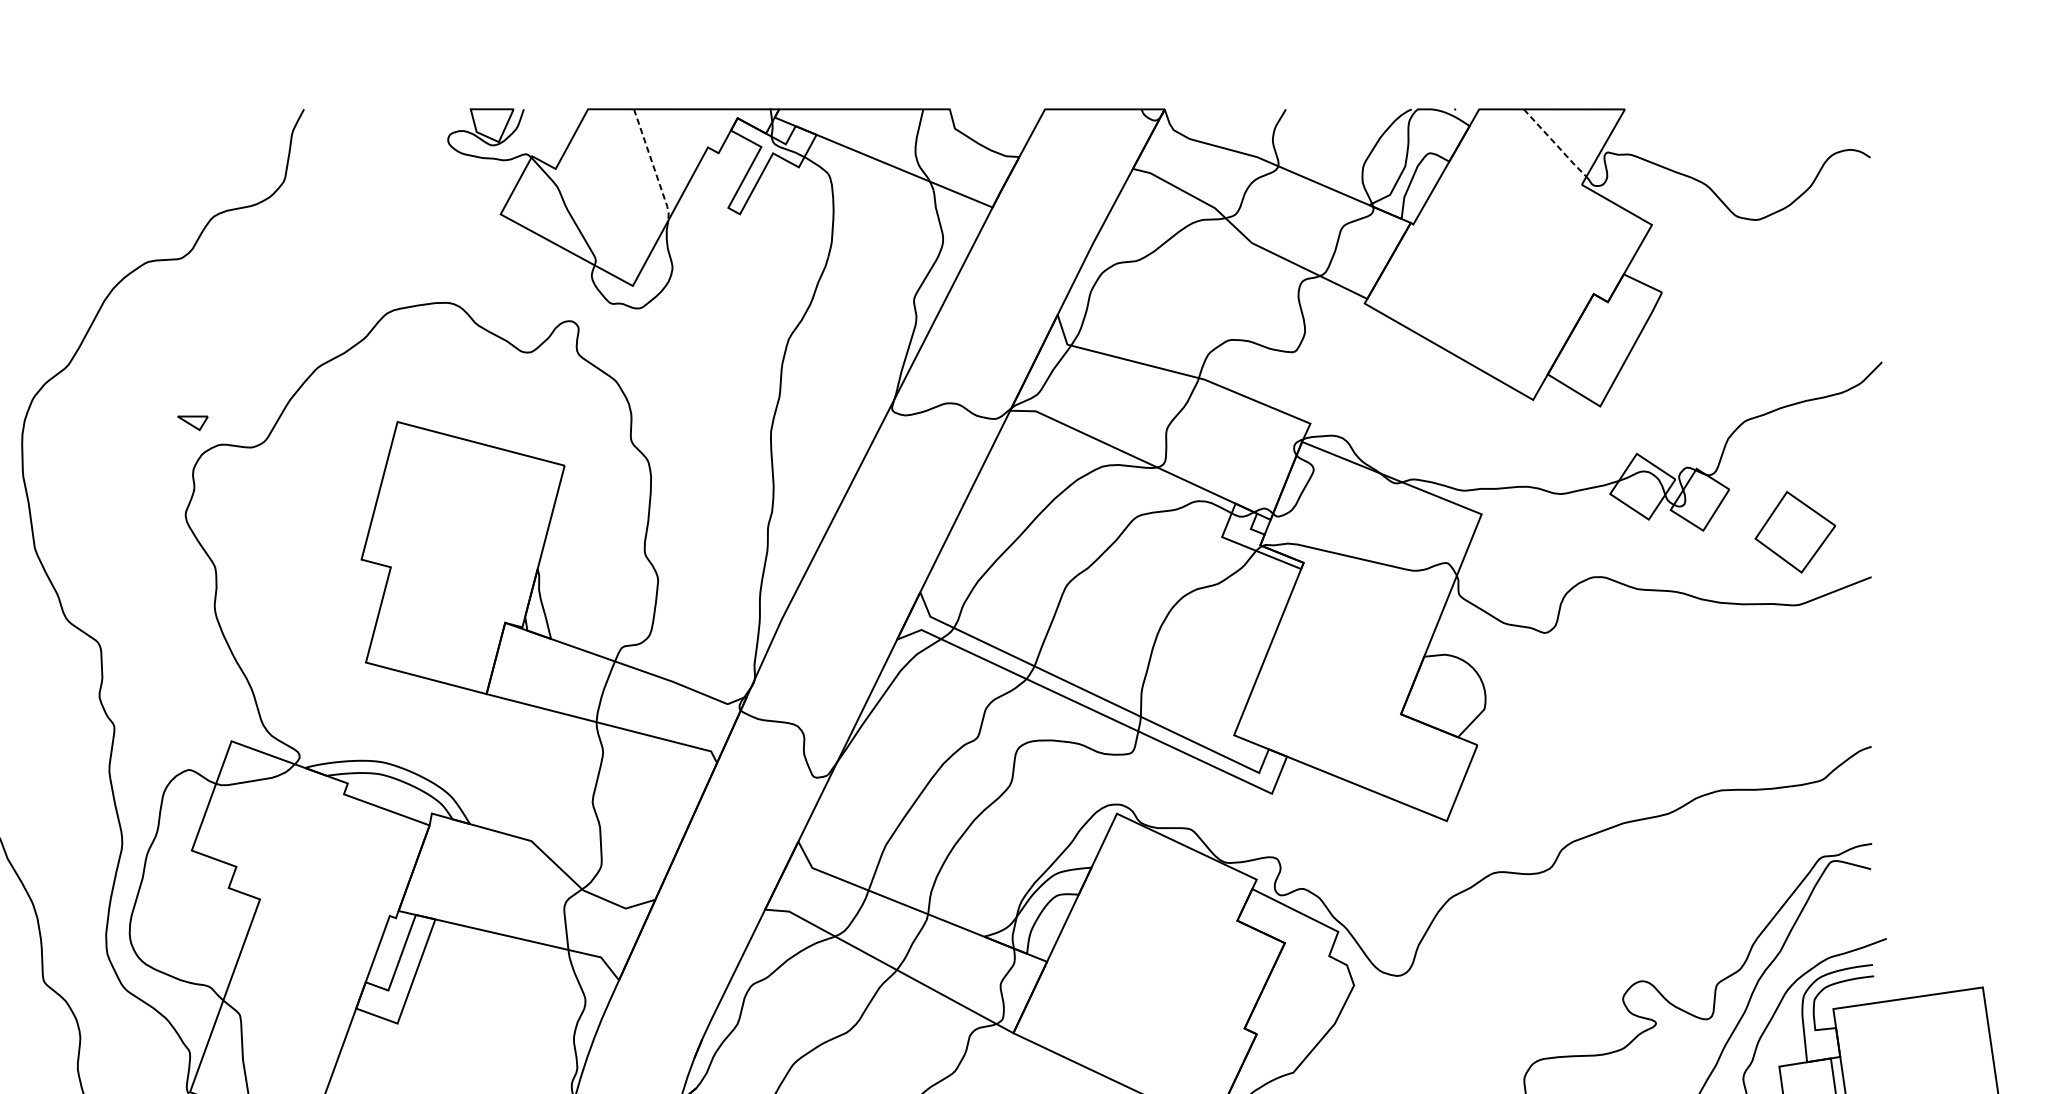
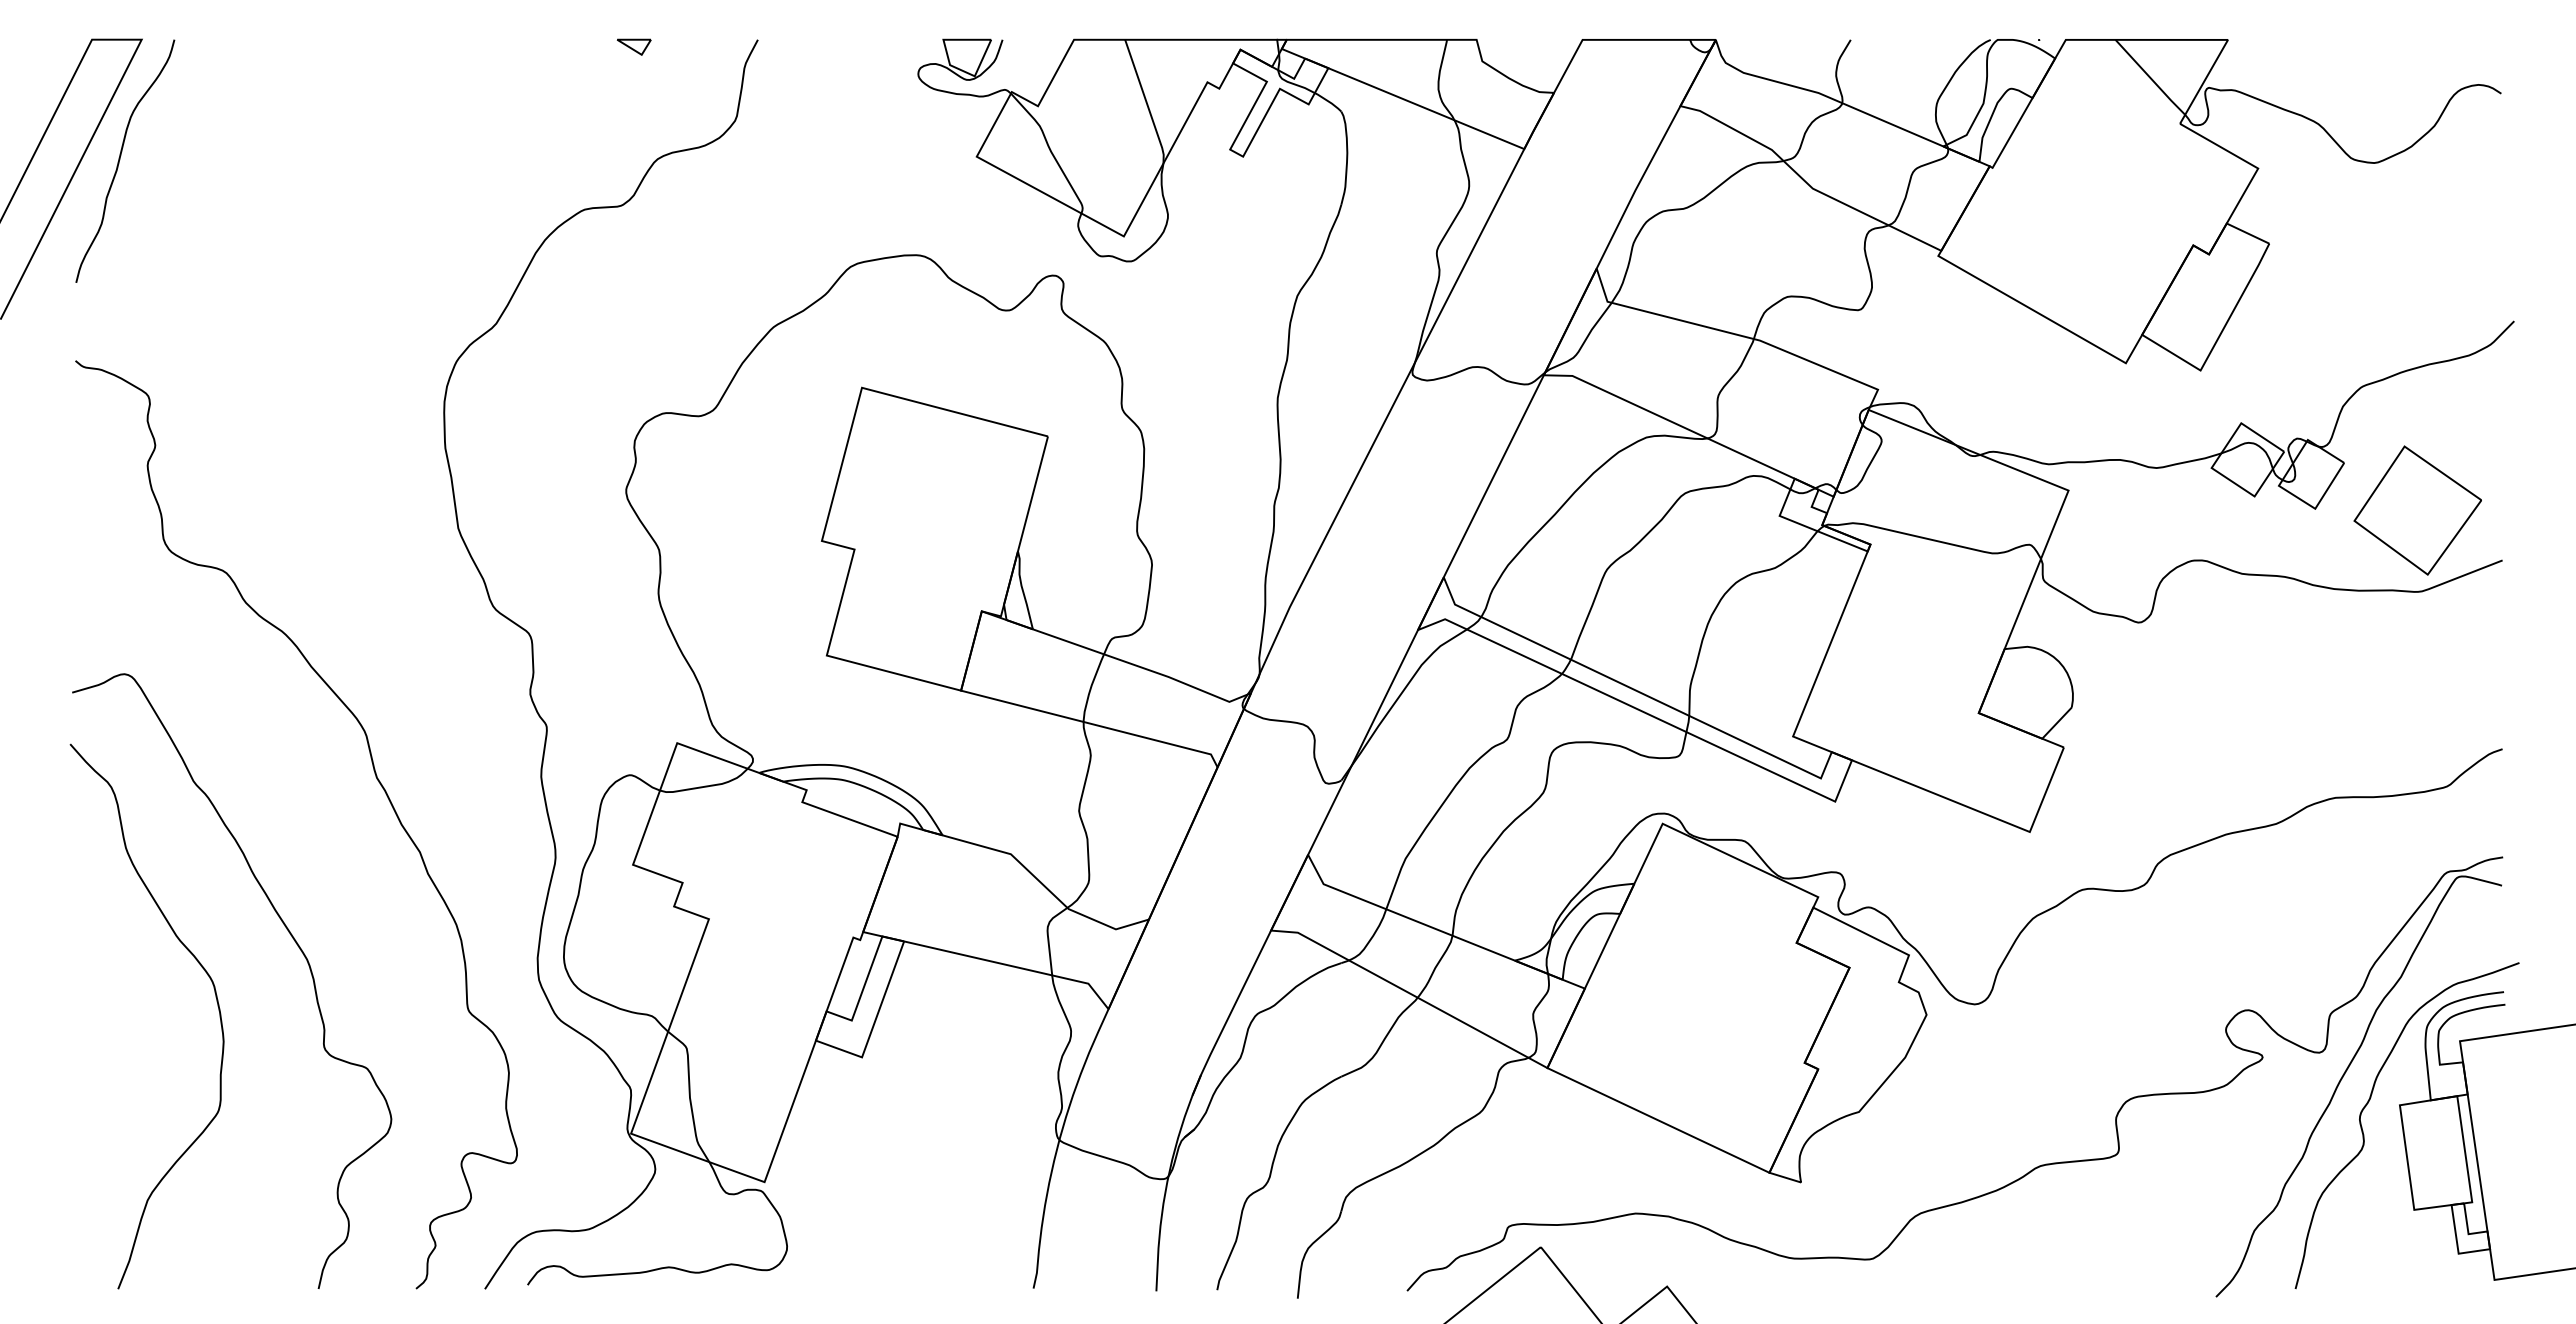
line: (1555, 144) -> (2150, 78), dashed -> solid
line: (653, 165) -> (1146, 102), dashed -> solid
part: (193, 422) -> (634, 46), moved
part: (1795, 532) -> (2417, 510), size x1.43

